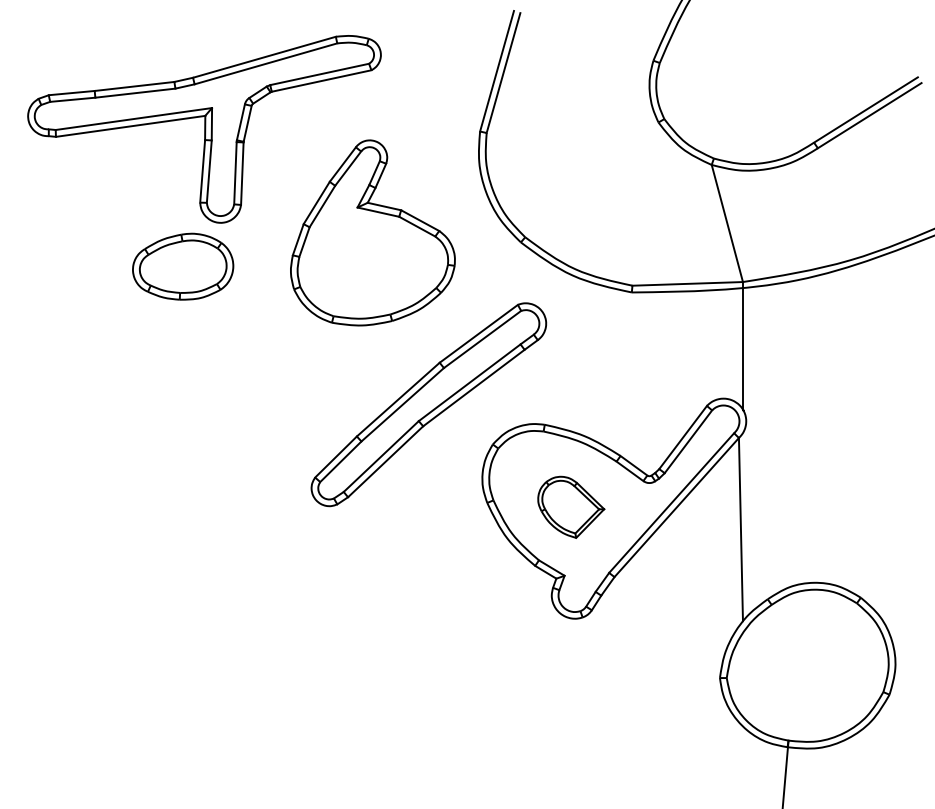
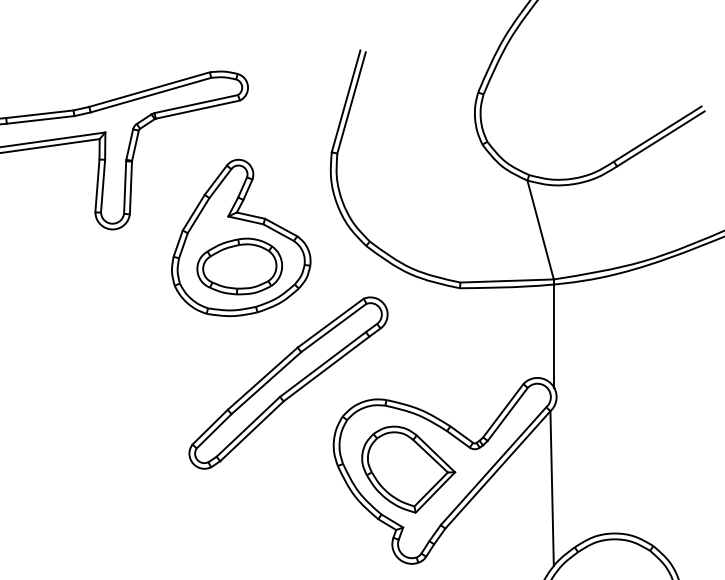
part: (183, 266) -> (240, 266), moved
part: (571, 507) -> (408, 469), size x1.67

